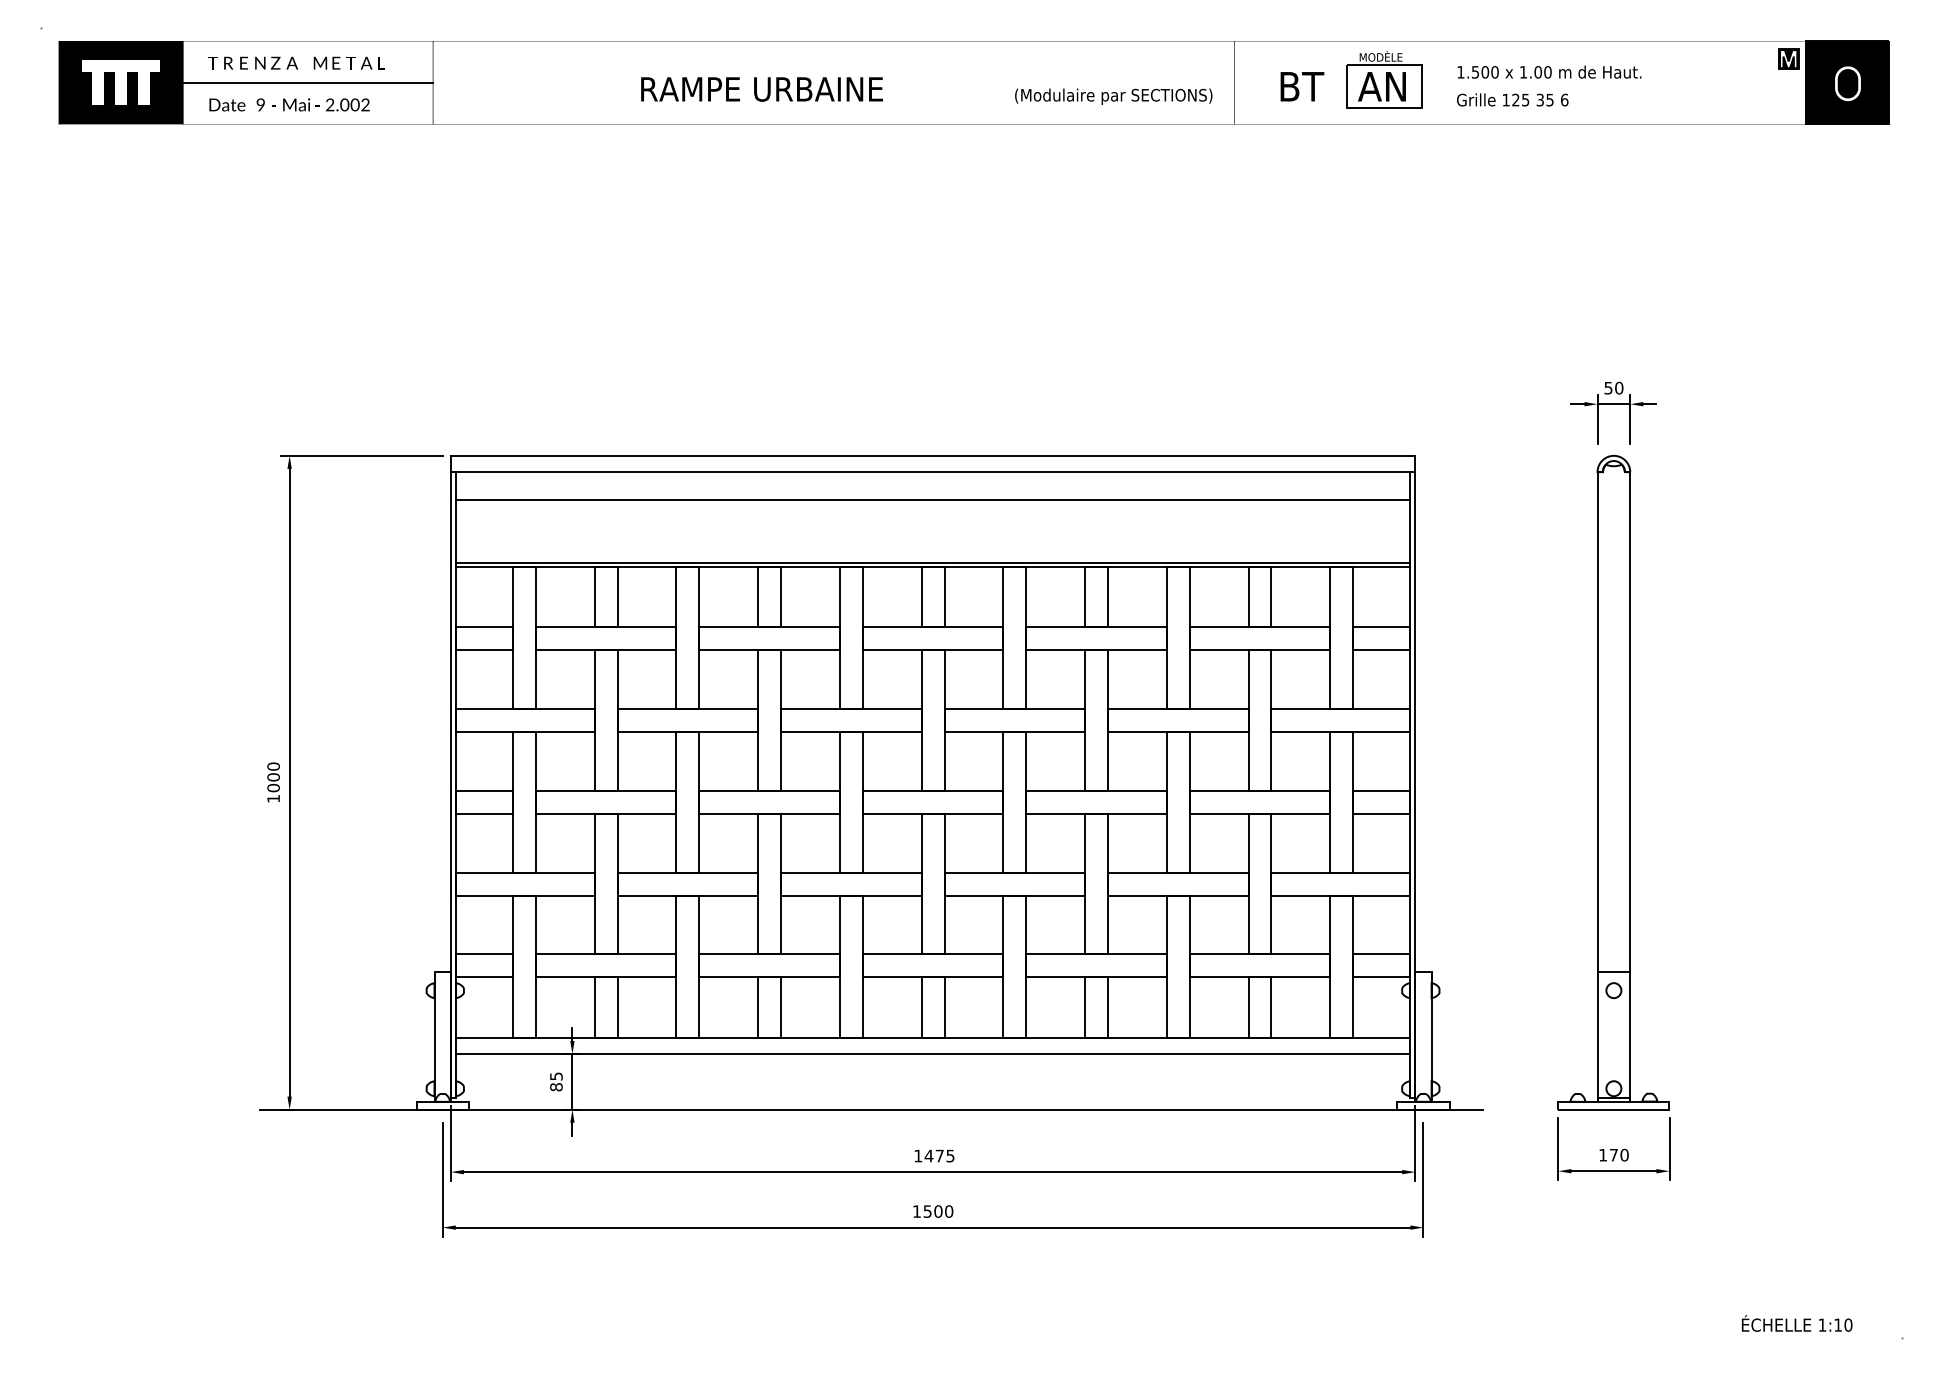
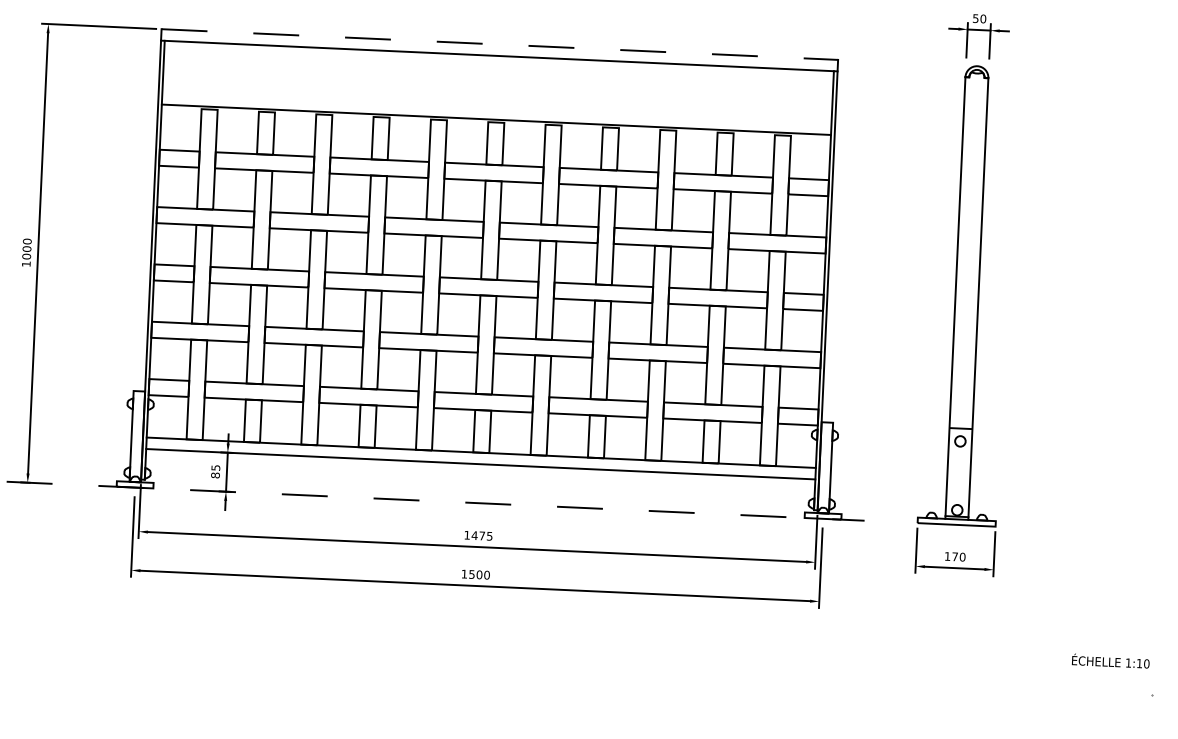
line: (933, 455) -> (500, 44), solid -> dashed
line: (933, 500) -> (498, 75), removed
line: (933, 566) -> (496, 122), removed
line: (871, 1109) -> (435, 501), solid -> dashed
text: (1797, 1323) -> (1111, 661), moved

